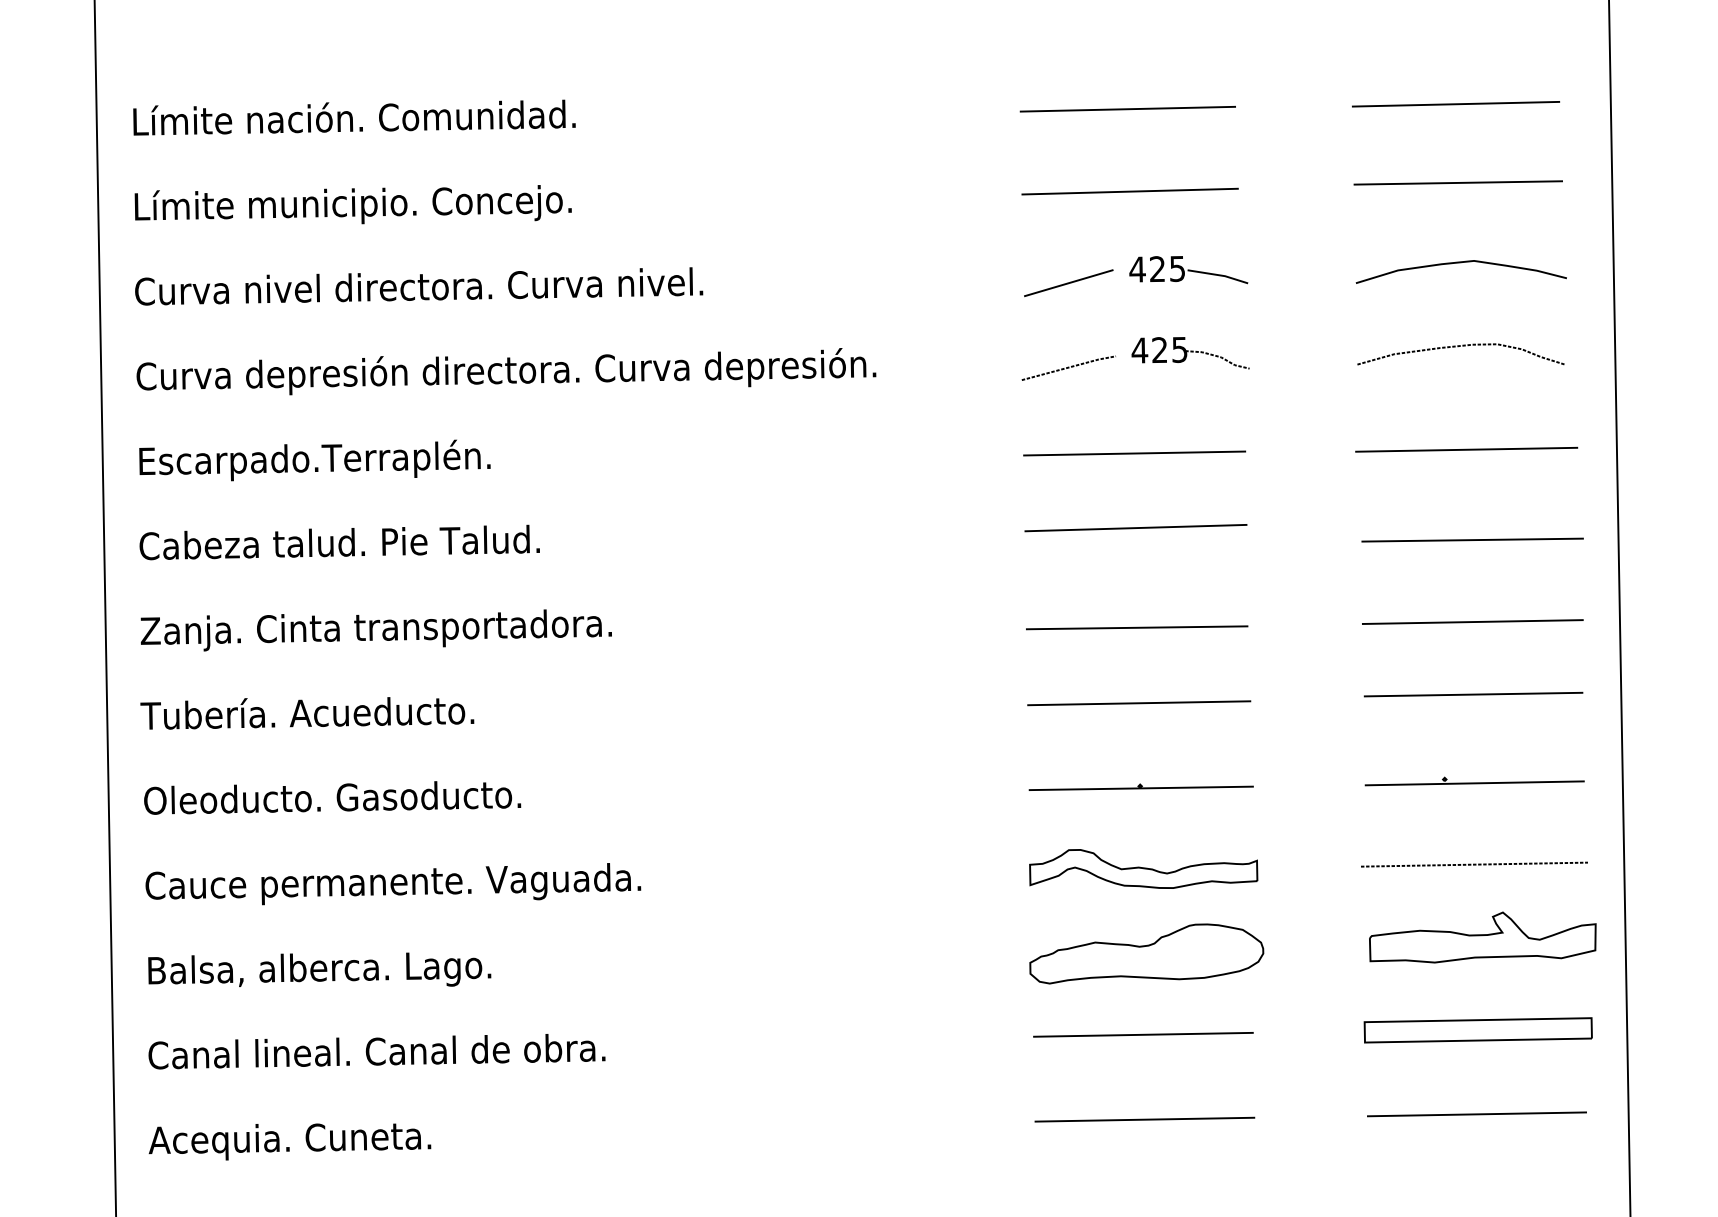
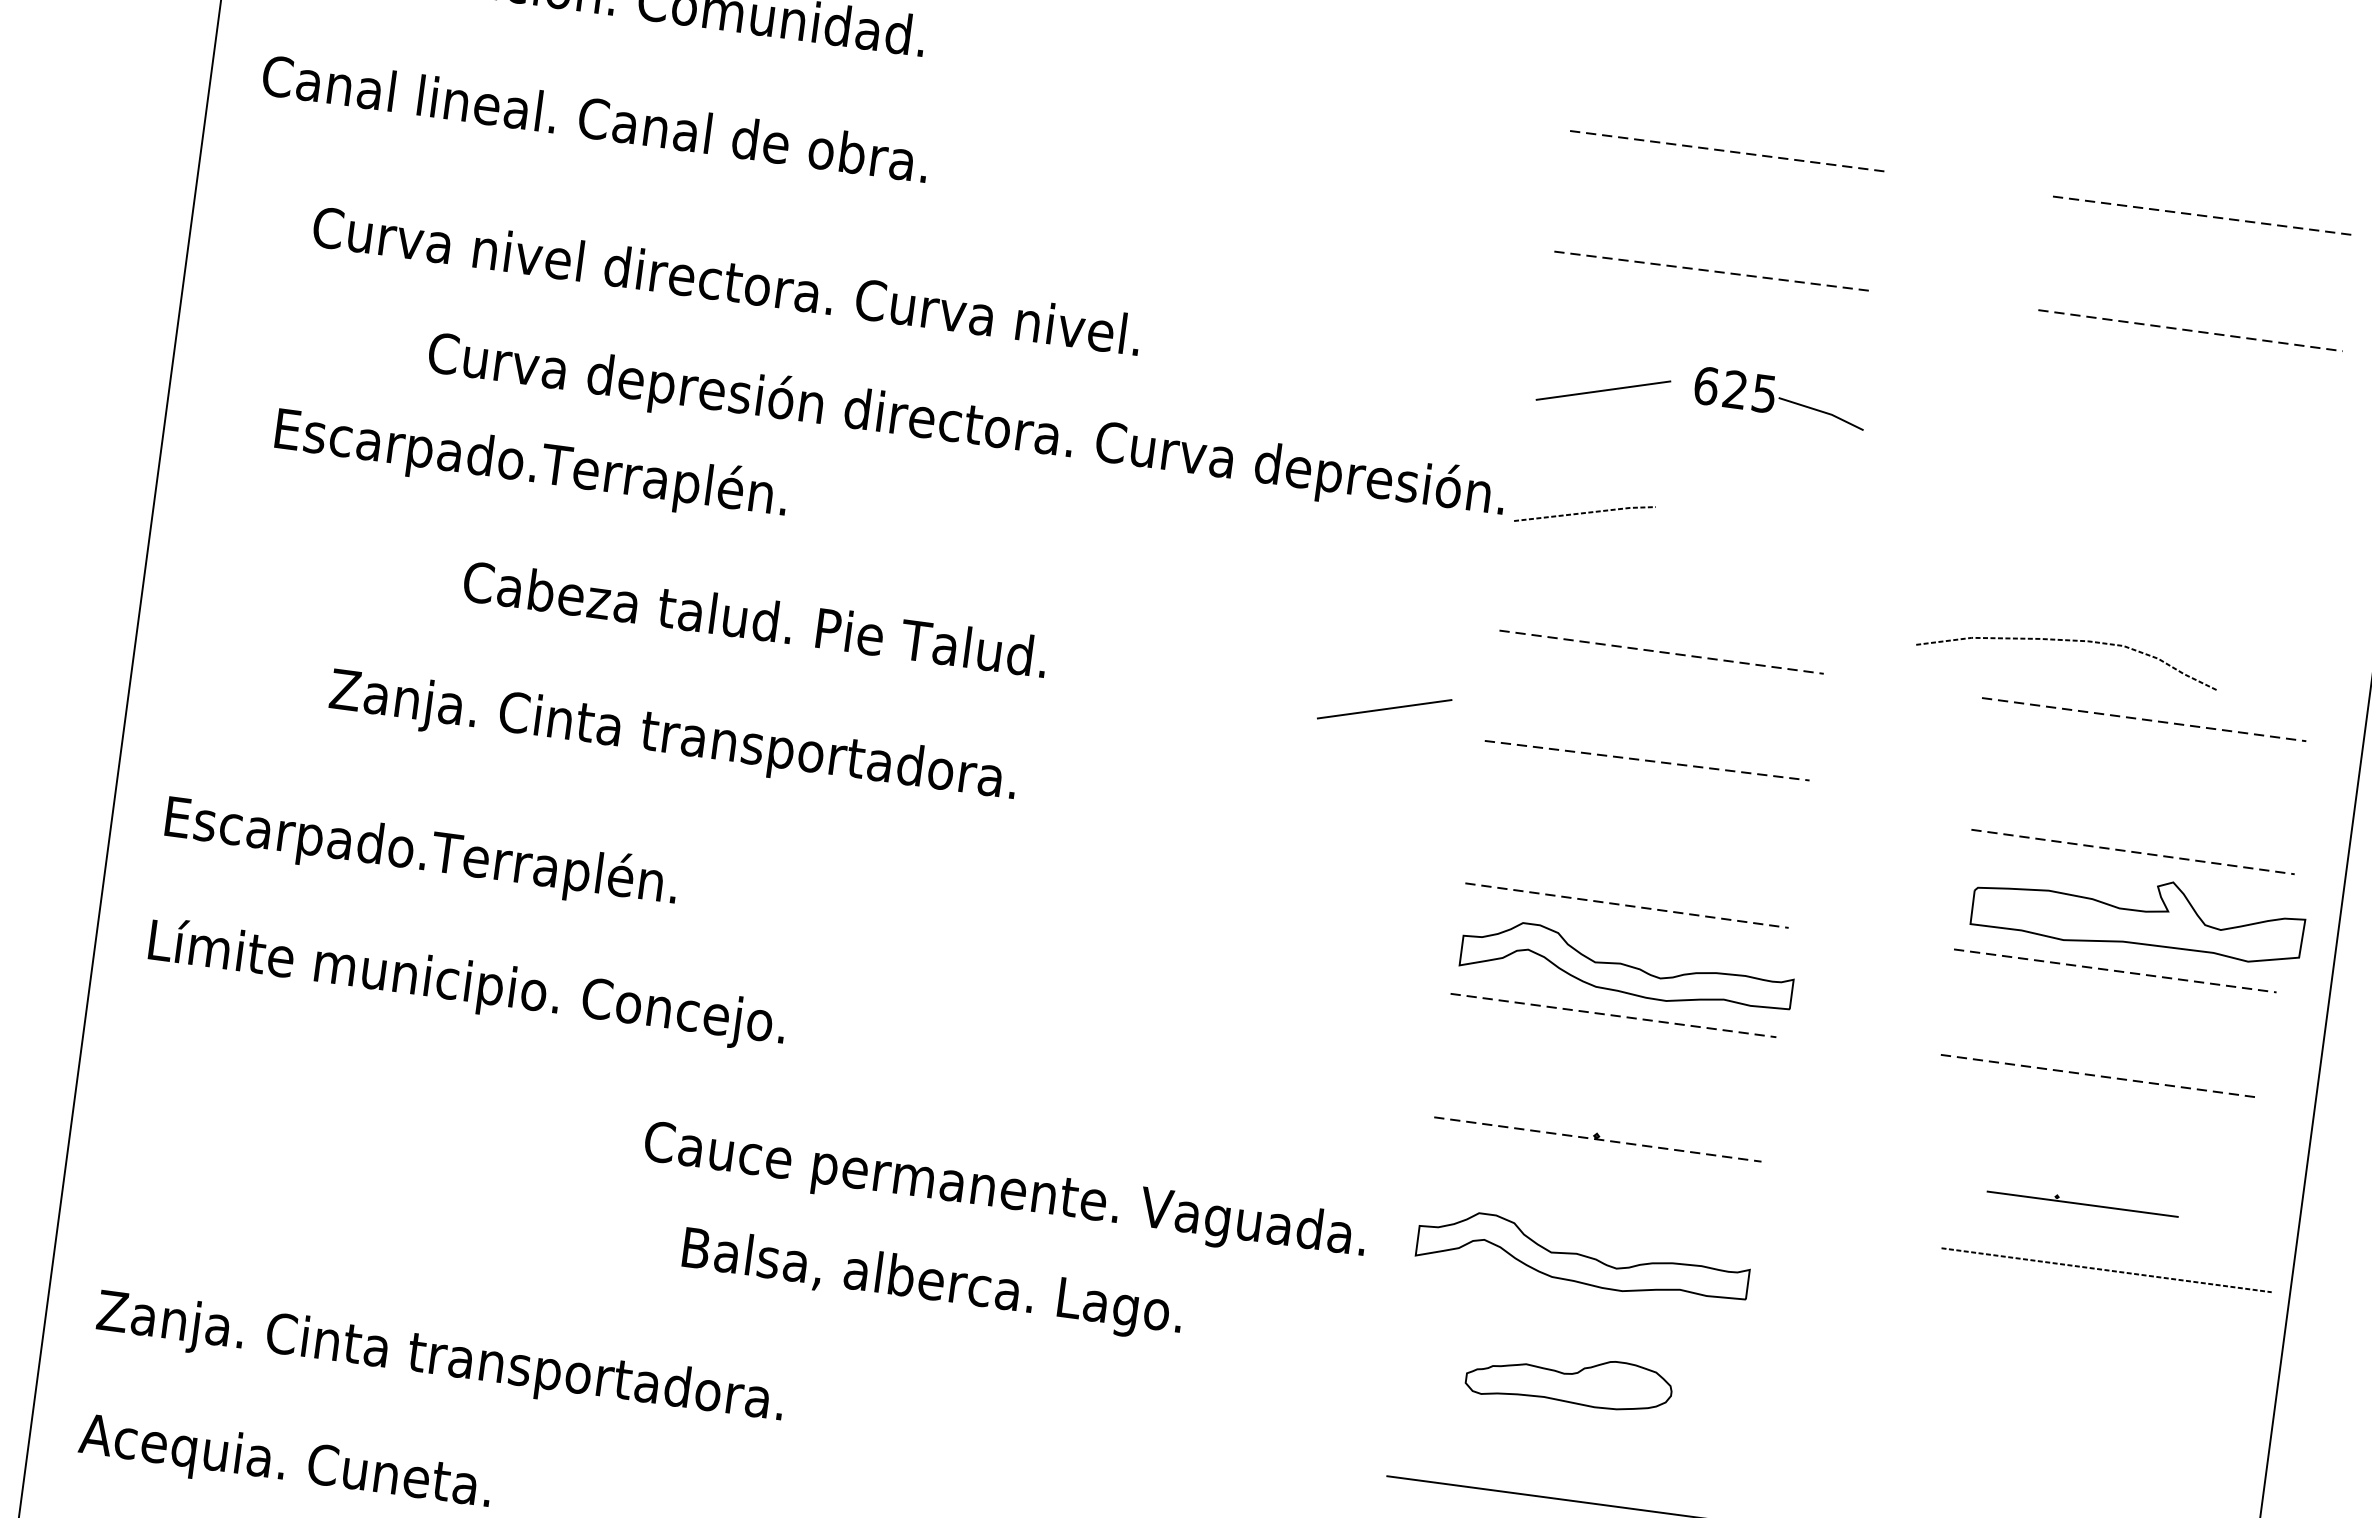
line: (1456, 104) -> (2205, 216), solid -> dashed
line: (1128, 109) -> (1728, 151), solid -> dashed
line: (1458, 182) -> (2190, 330), solid -> dashed
line: (1130, 191) -> (1713, 271), solid -> dashed
text: (361, 204) -> (594, 121), Límite municipio. Concejo. -> Canal lineal. Canal de obra.
curve: (1460, 263) -> (2176, 448), removed
text: (1137, 269) -> (1706, 385), 425 -> 625
text: (419, 286) -> (727, 280), moved
curve: (1458, 347) -> (2066, 642), moved
part: (1190, 353) -> (1764, 519), removed
text: (506, 371) -> (967, 425), moved
line: (1467, 449) -> (2145, 719), solid -> dashed
line: (1135, 453) -> (1662, 652), solid -> dashed
text: (314, 460) -> (530, 464), moved
line: (953, 520) -> (1384, 709), added
line: (1136, 528) -> (1647, 761), solid -> dashed
line: (1473, 540) -> (2134, 852), solid -> dashed
text: (339, 542) -> (755, 618), moved
line: (1472, 622) -> (2114, 971), solid -> dashed
line: (1137, 627) -> (1627, 905), solid -> dashed
text: (375, 630) -> (671, 738), moved
part: (1143, 668) -> (1627, 966), added
line: (1473, 694) -> (2100, 1076), solid -> dashed
line: (1139, 703) -> (1613, 1015), solid -> dashed
text: (317, 714) -> (418, 851), Tubería. Acueducto. -> Escarpado.Terraplén.
part: (1474, 781) -> (2082, 1202), size x0.6
line: (1141, 788) -> (1598, 1139), solid -> dashed
text: (363, 798) -> (467, 983), Oleoducto. Gasoducto. -> Límite municipio. Concejo.
line: (1474, 864) -> (2106, 1270), moved
text: (393, 884) -> (1005, 1192), moved
part: (1482, 937) -> (2138, 914), moved
part: (1146, 953) -> (1569, 1380), size x0.6
text: (319, 969) -> (932, 1282), moved
text: (383, 1054) -> (440, 1359), Canal lineal. Canal de obra. -> Zanja. Cinta transportadora.

